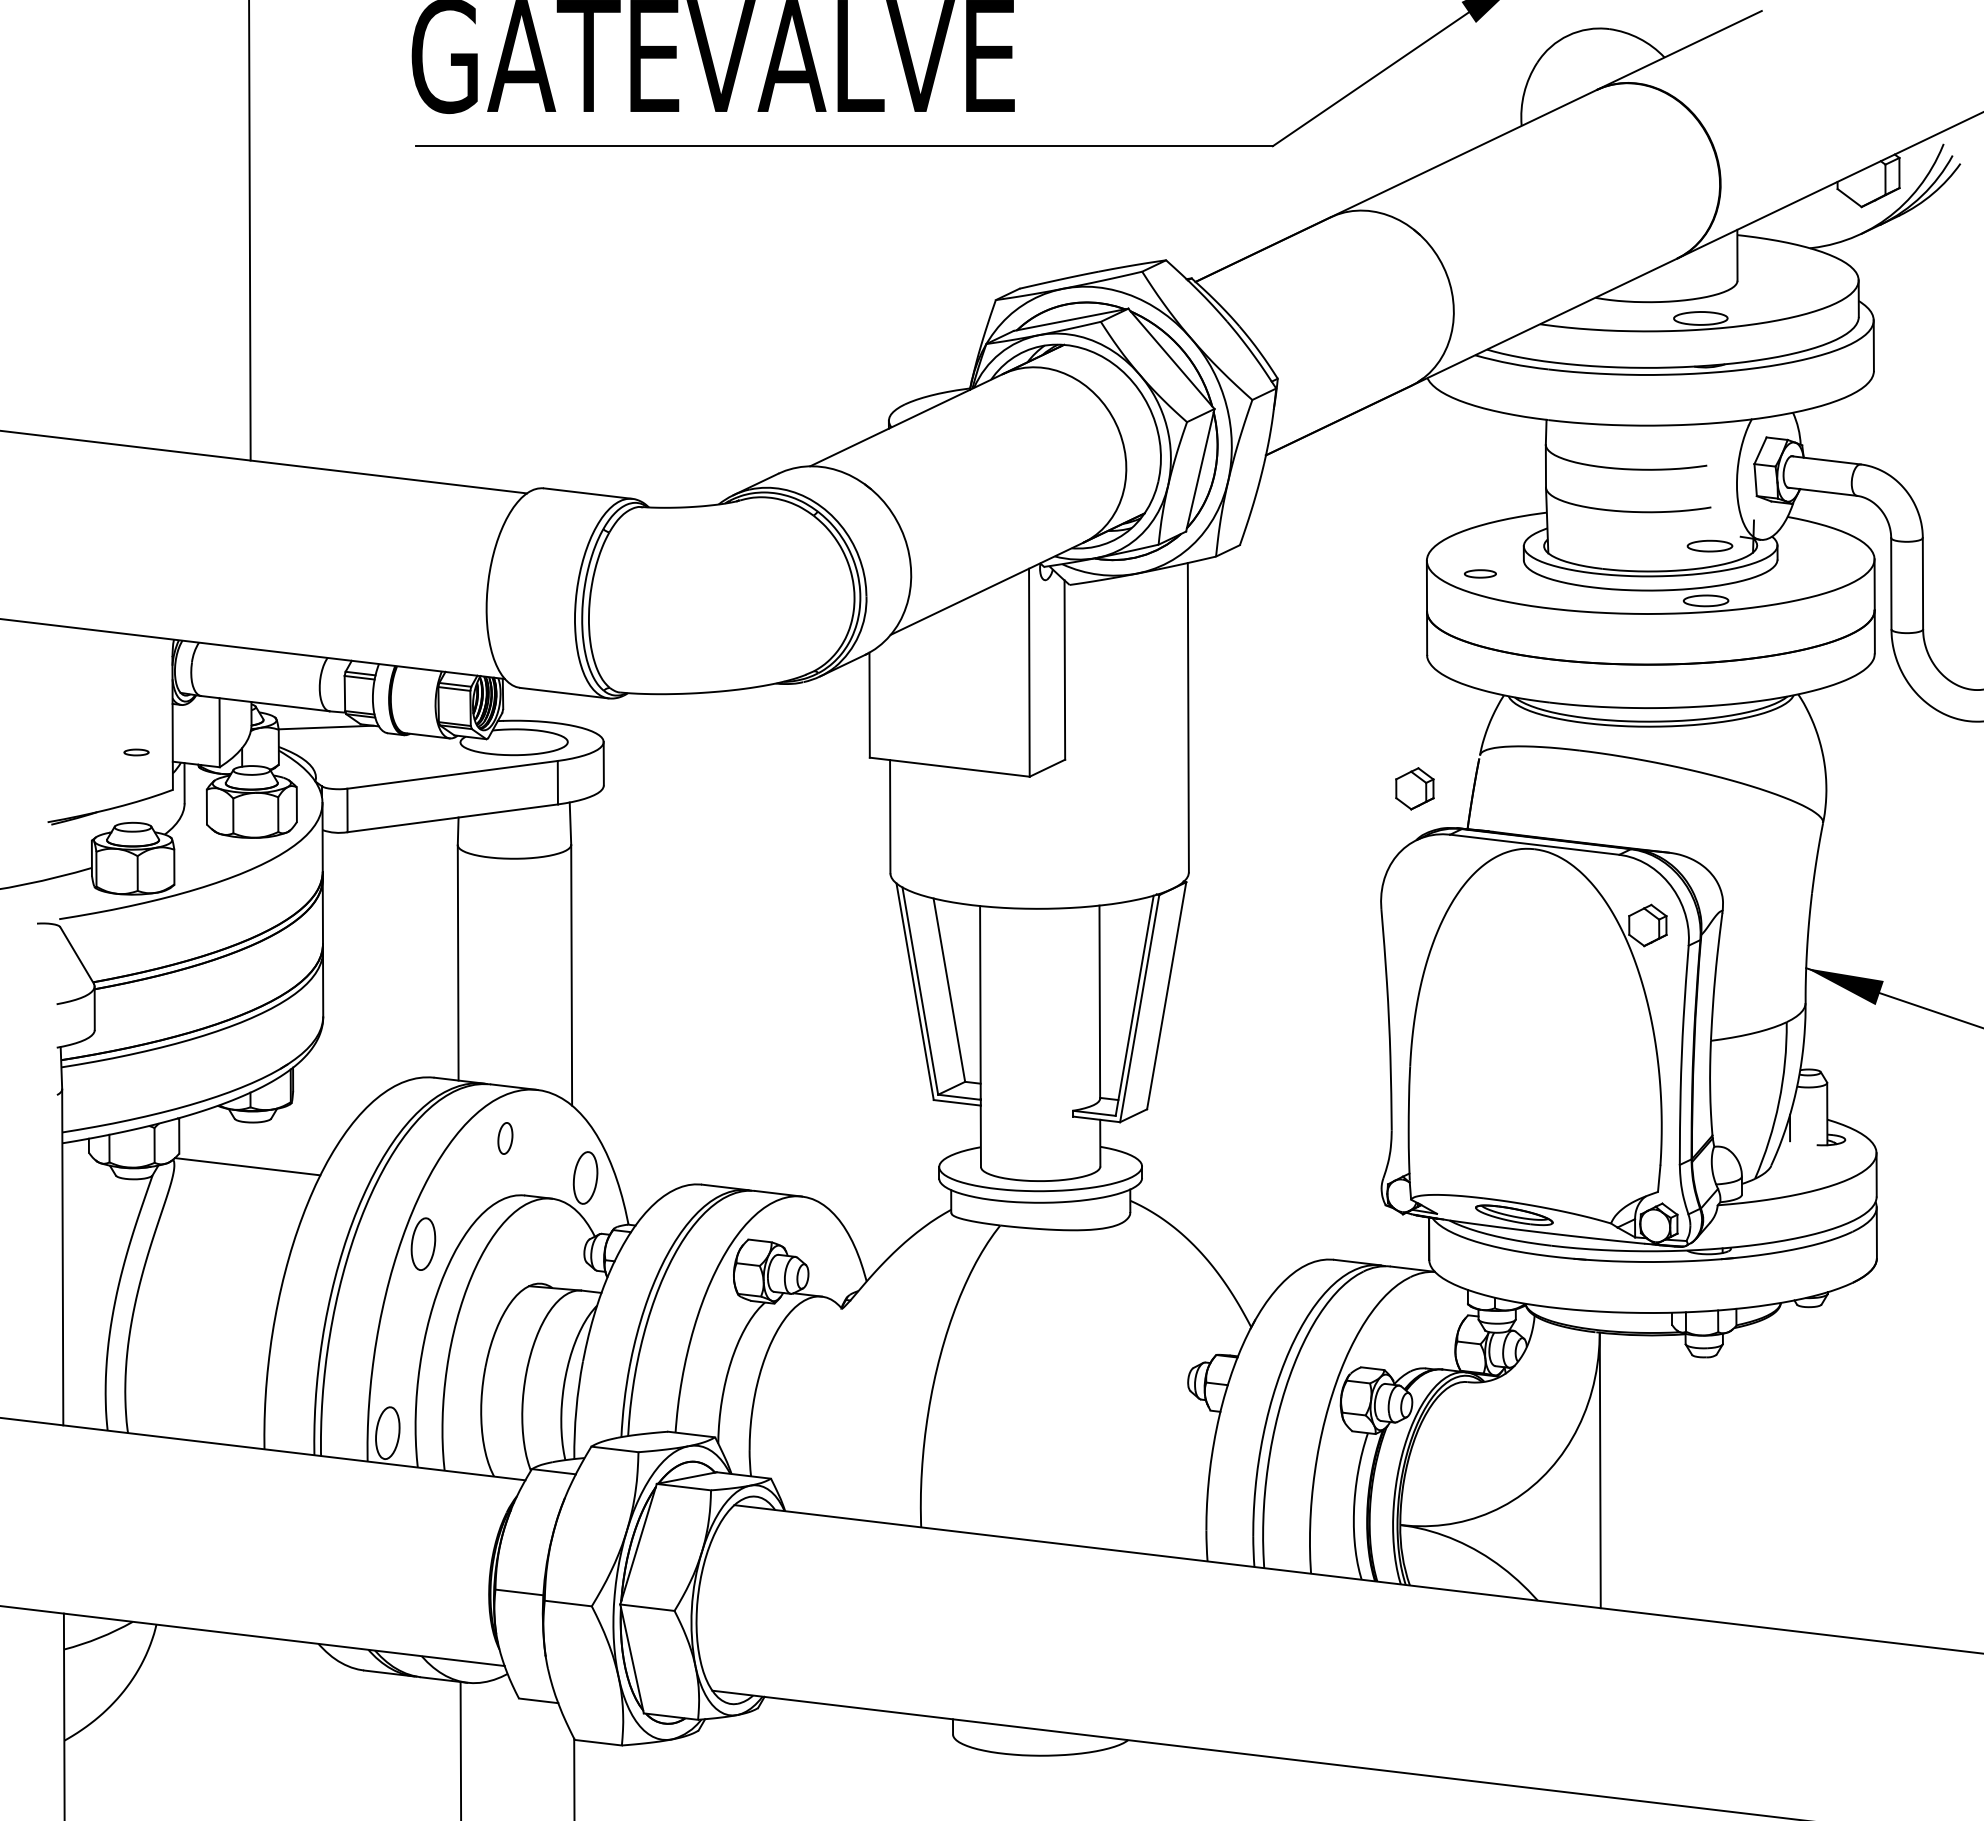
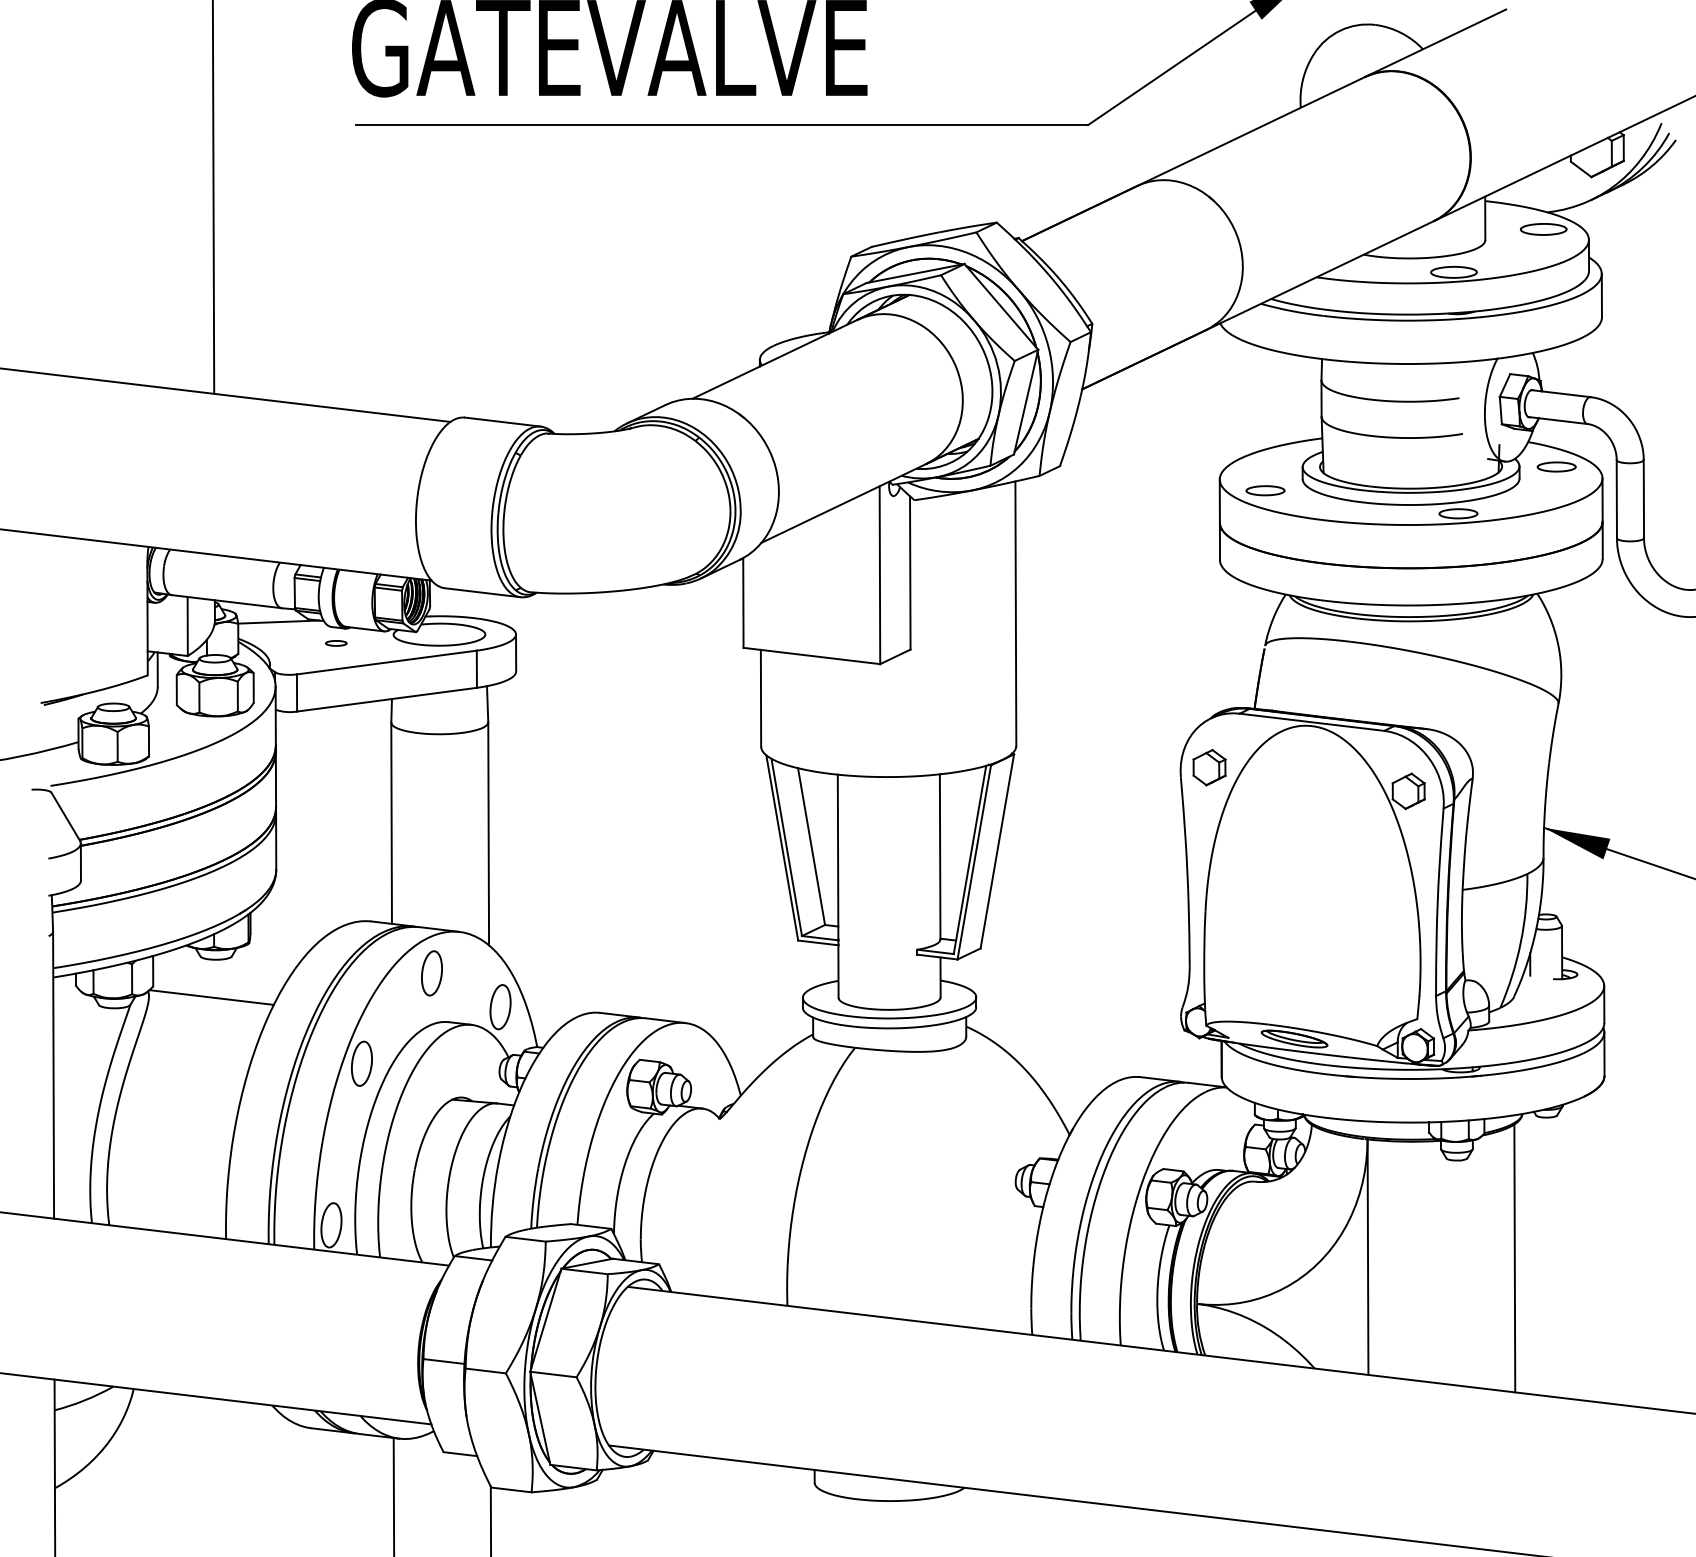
part: (1805, 267) -> (1543, 228), added
part: (1709, 545) -> (1556, 466), moved
part: (1480, 573) -> (1265, 490), size x1.43
part: (136, 752) -> (336, 643), moved
part: (1414, 788) -> (1209, 767), moved
part: (505, 1138) -> (432, 973), size x1.67
line: (1771, 1471) -> (1514, 1258), added

